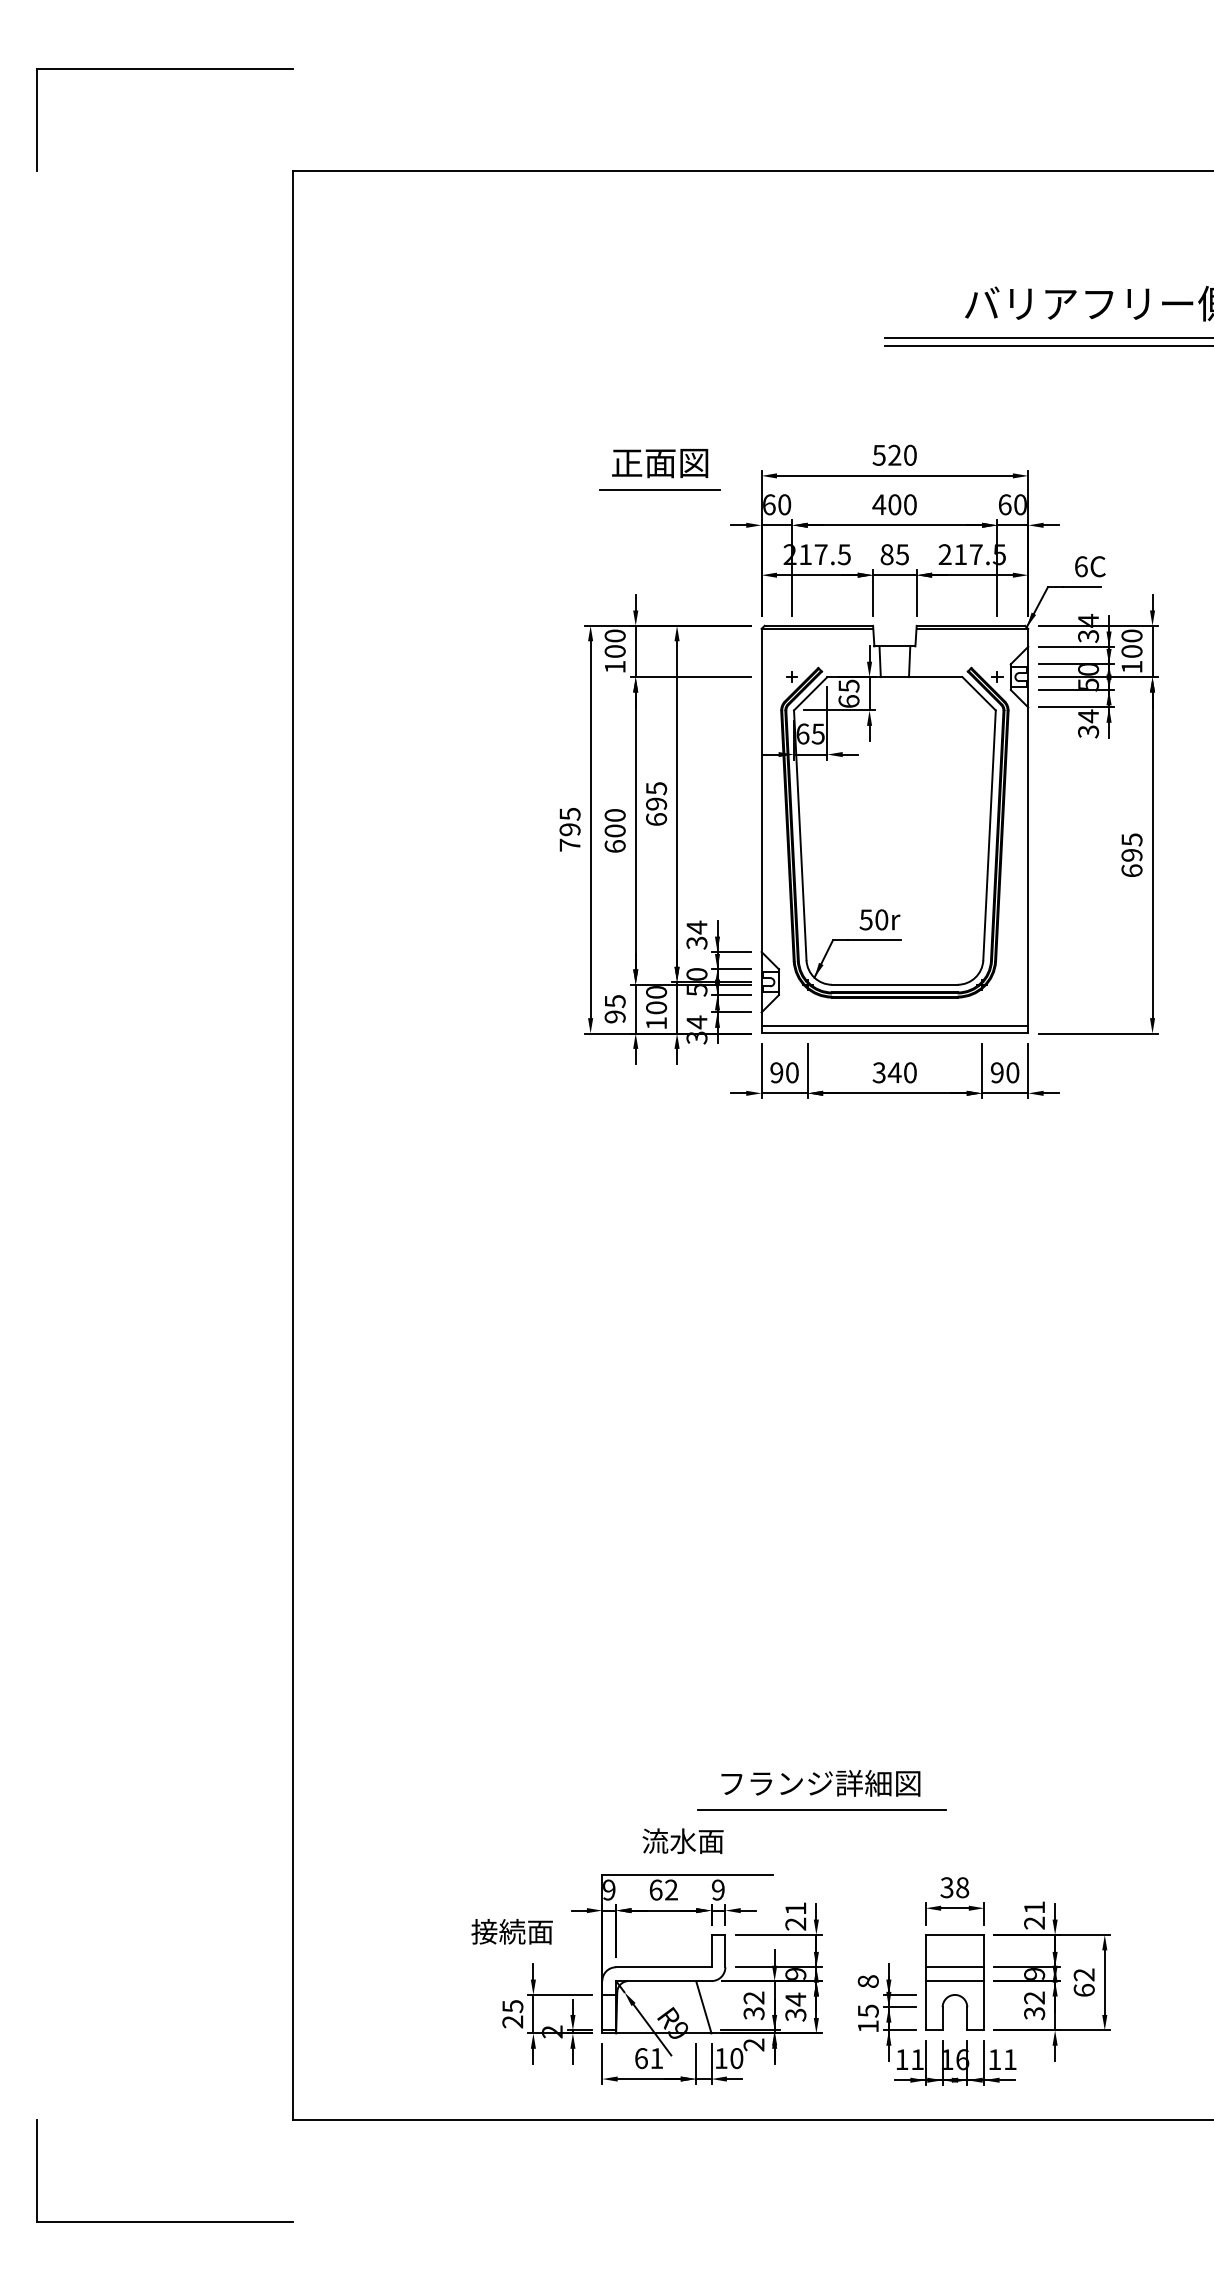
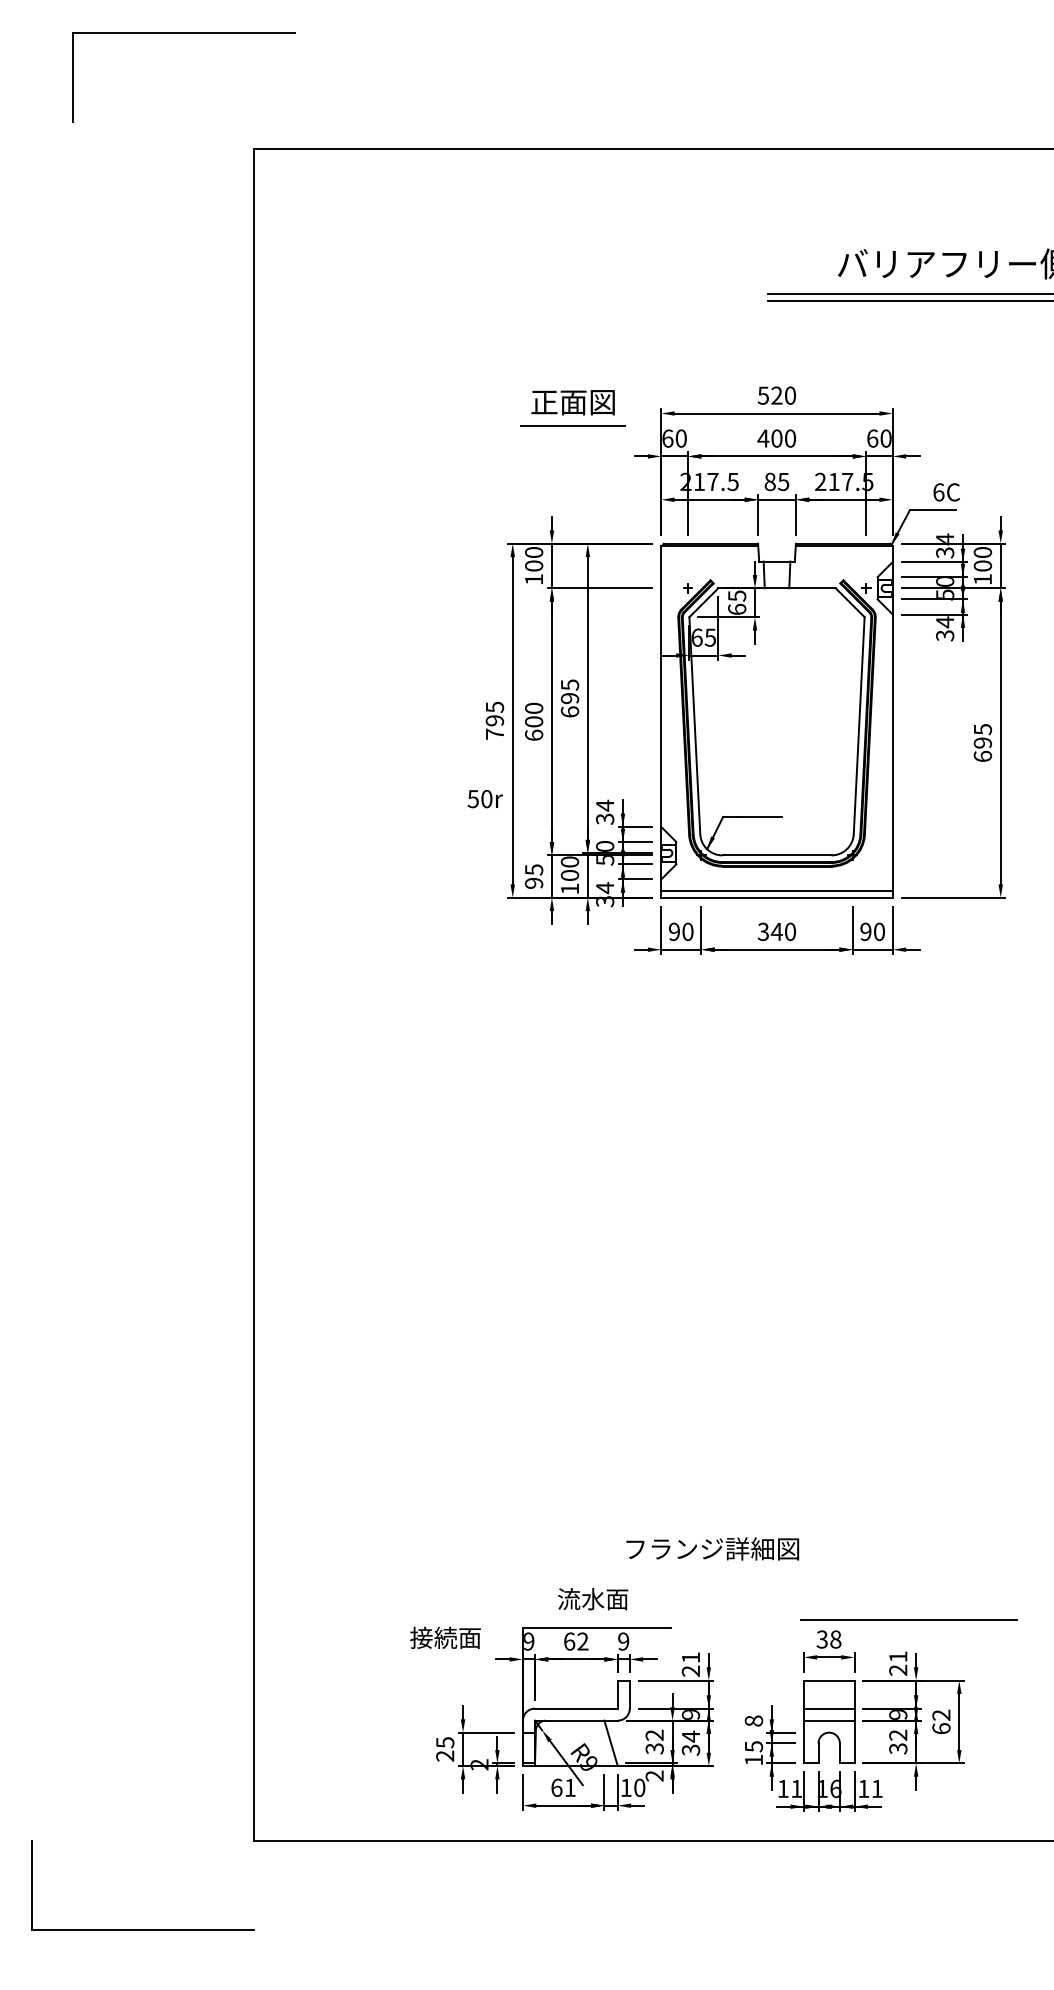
part: (164, 69) -> (183, 33), moved
text: (879, 919) -> (484, 798), moved
line: (821, 1809) -> (908, 1619), moved
text: (511, 1931) -> (444, 1637), moved

